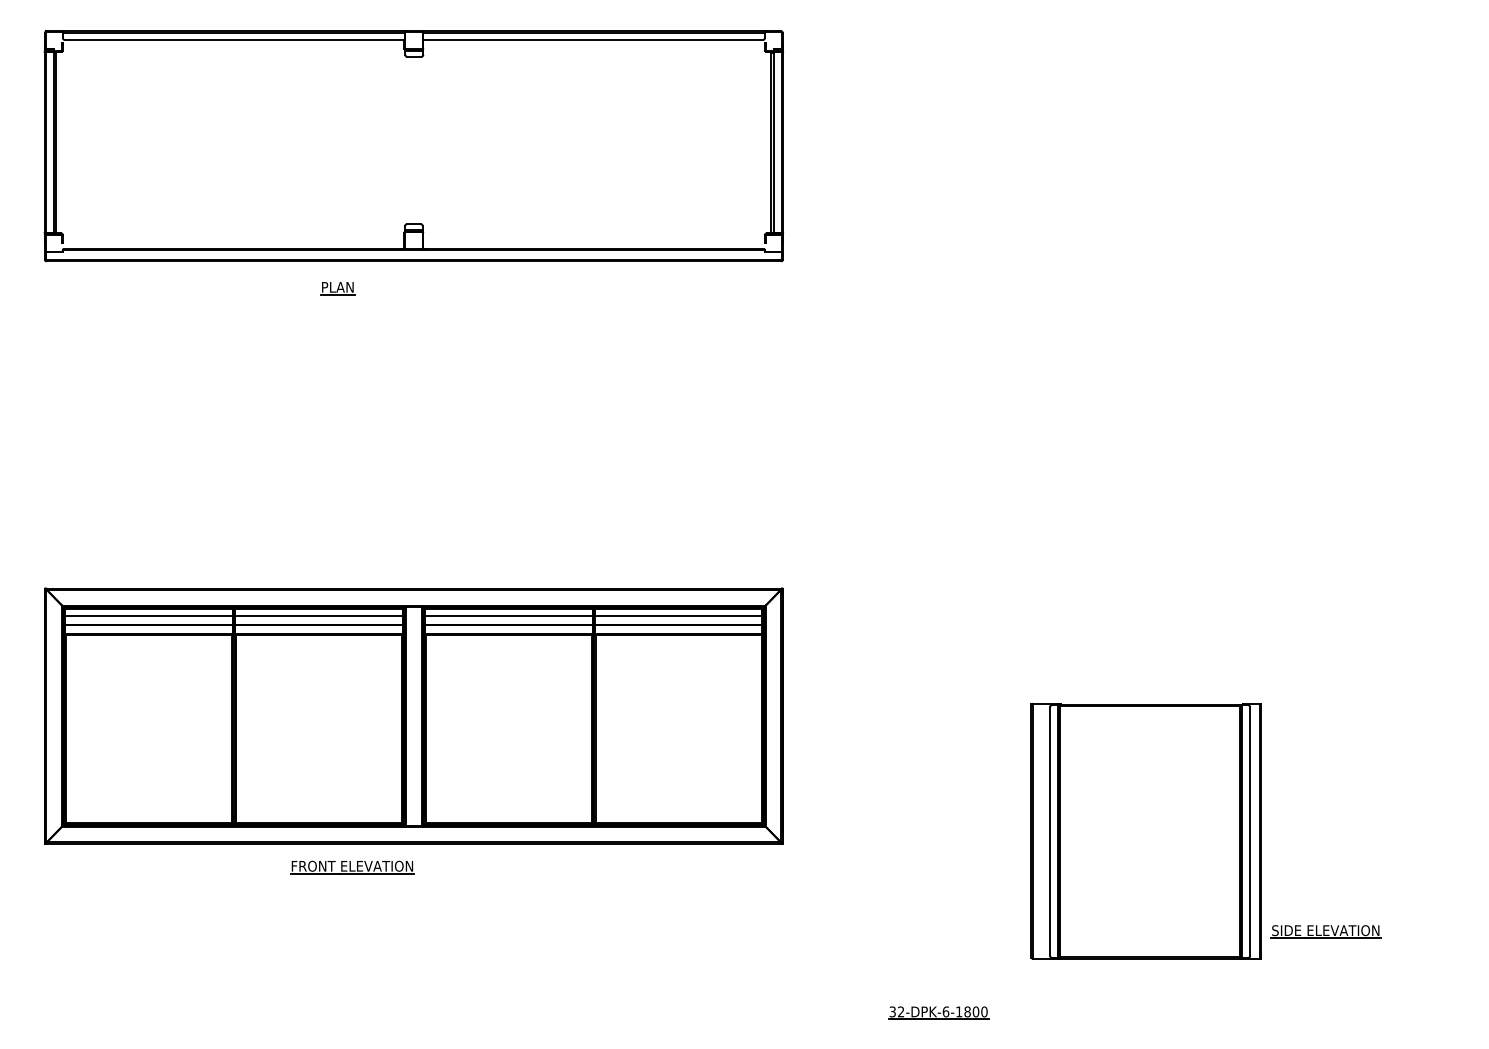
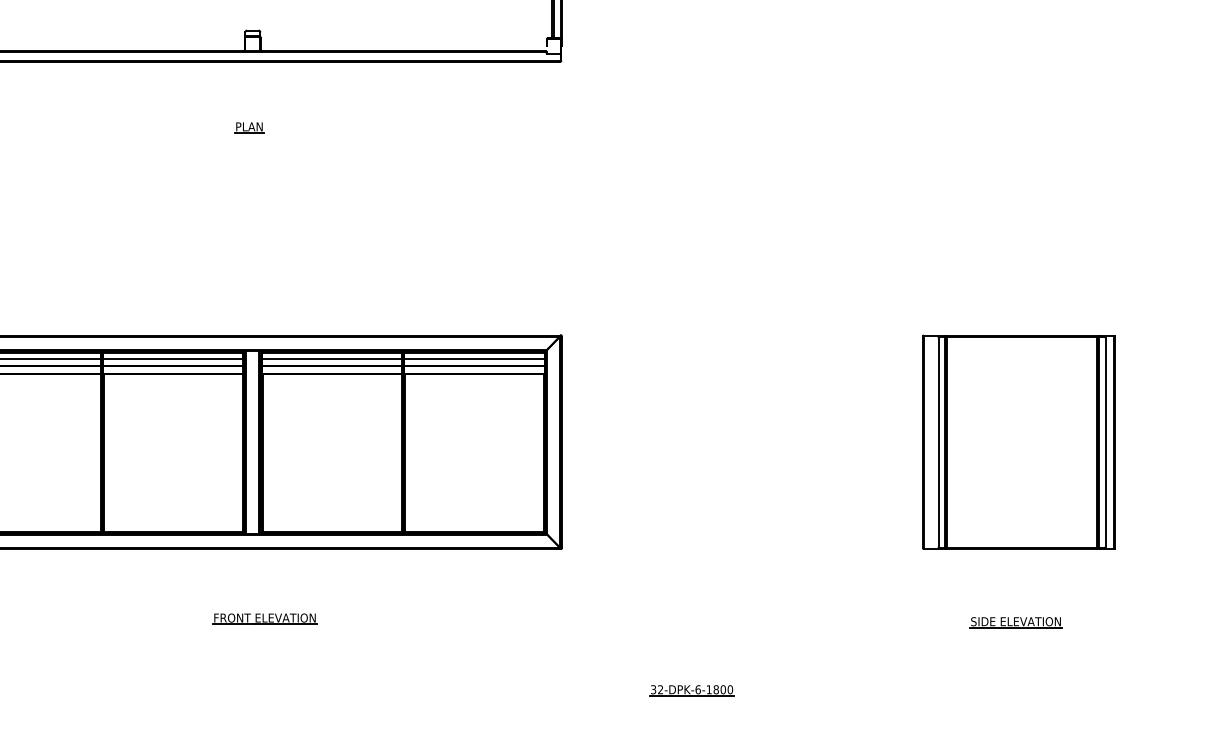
part: (337, 288) -> (249, 127), moved
part: (1145, 831) -> (1018, 442), moved
part: (352, 867) -> (265, 619), moved

